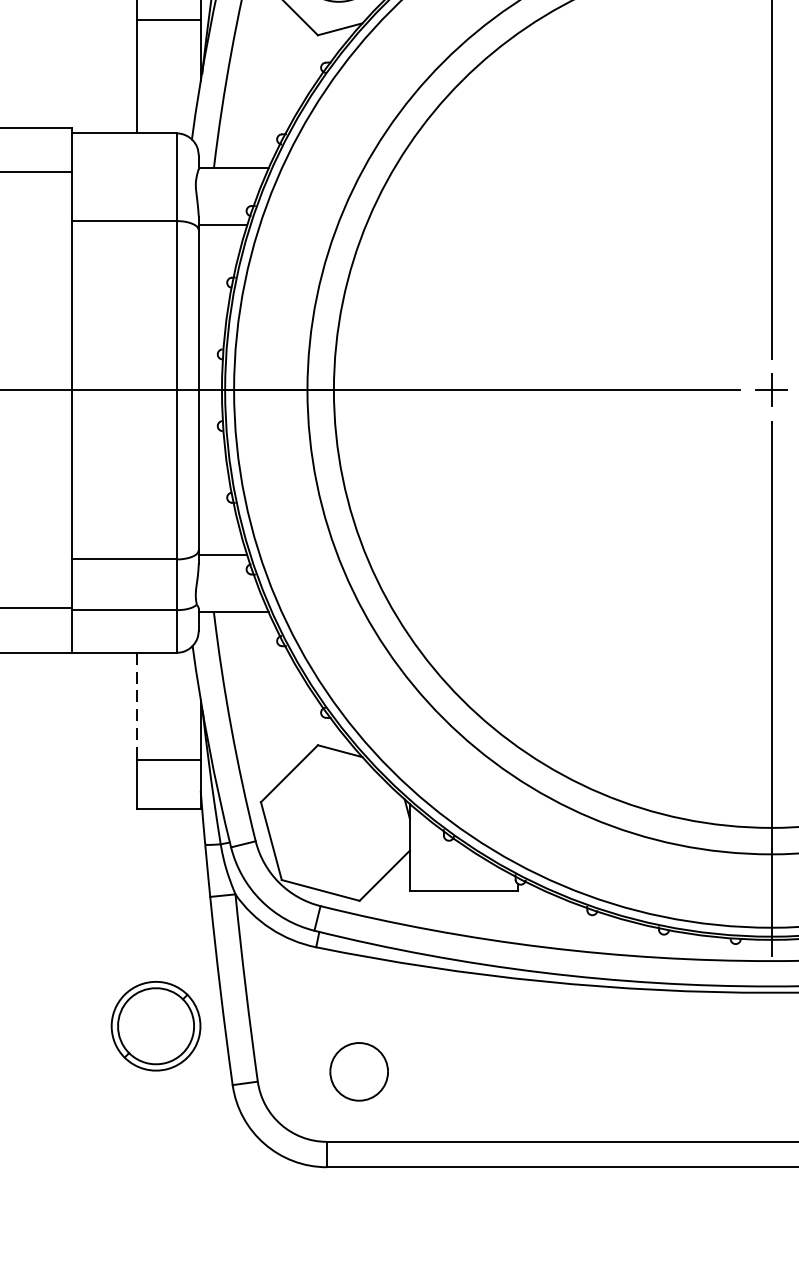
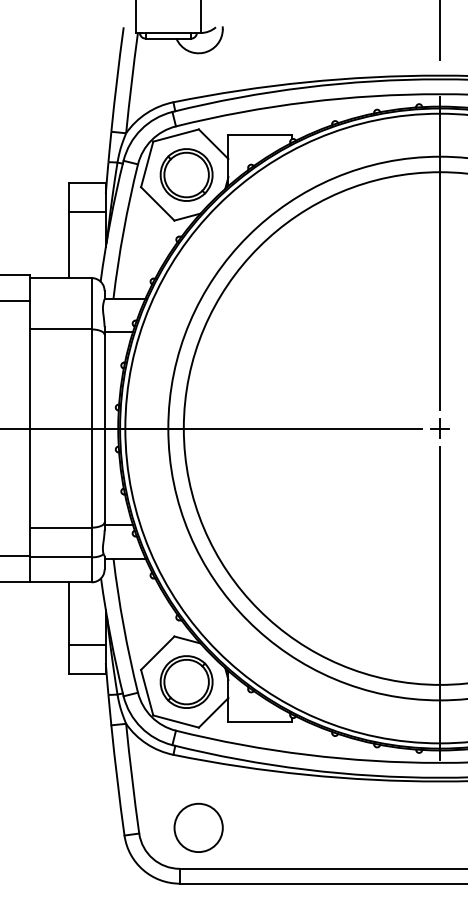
line: (137, 707) -> (68, 614), dashed -> solid
part: (155, 1025) -> (186, 681), moved
part: (358, 1071) -> (198, 827), size x1.43

